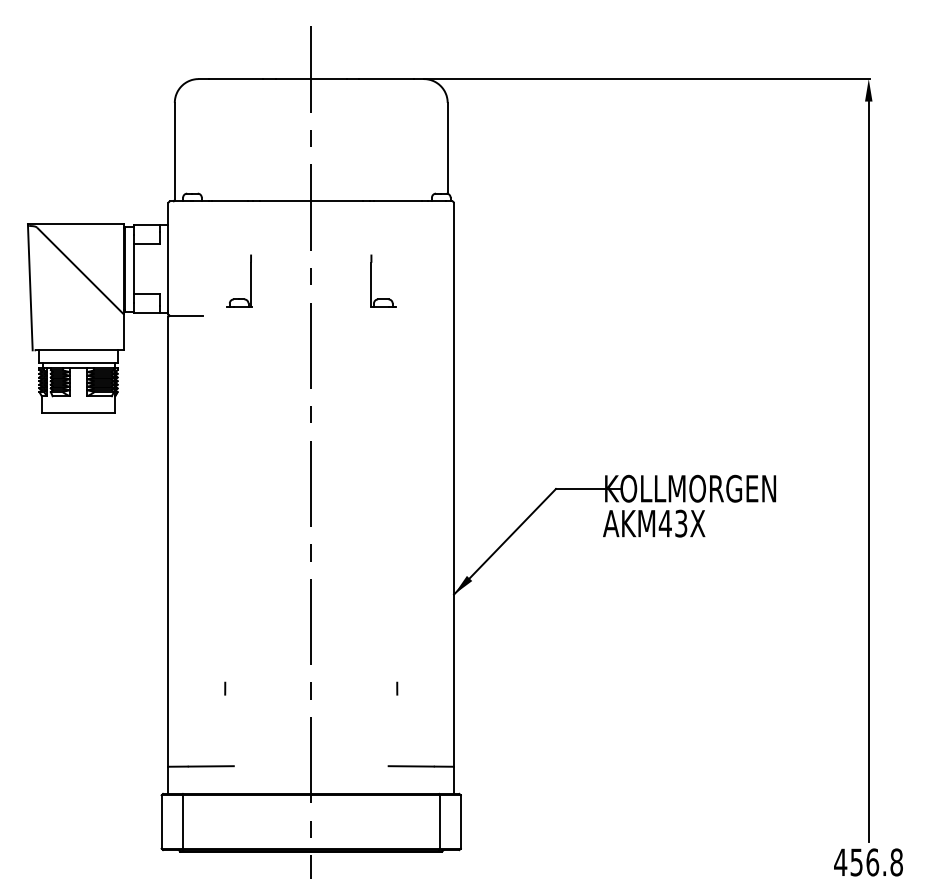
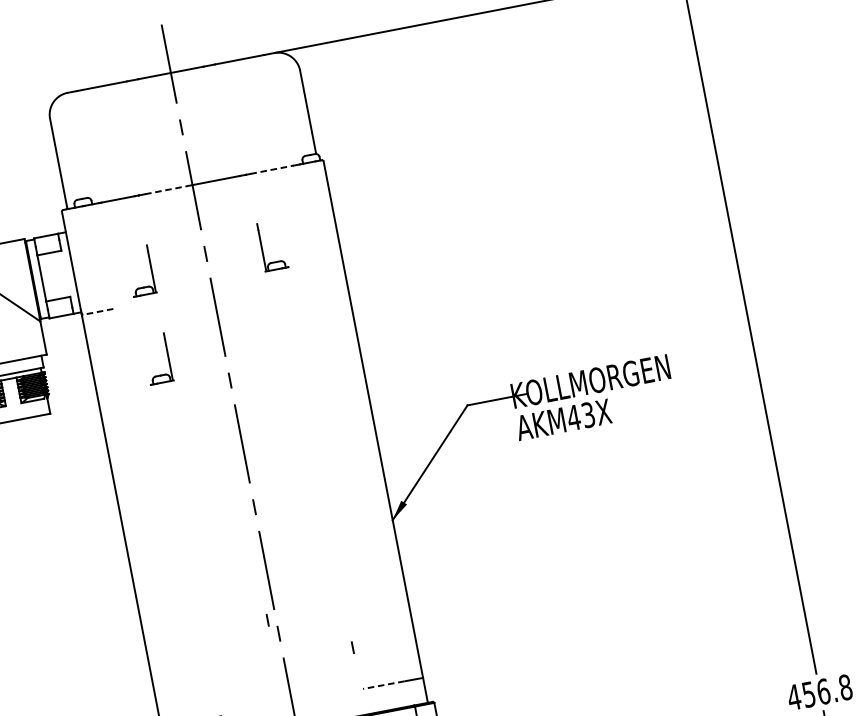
line: (285, 201) -> (168, 189), solid -> dashed
line: (398, 201) -> (272, 169), solid -> dashed
line: (186, 315) -> (98, 311), solid -> dashed
part: (250, 376) -> (167, 356), added
line: (225, 688) -> (267, 620), moved
line: (397, 688) -> (353, 647), moved
line: (411, 766) -> (384, 685), solid -> dashed

